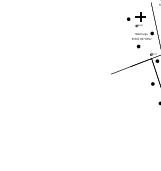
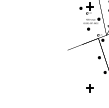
part: (140, 124) -> (90, 88), added

